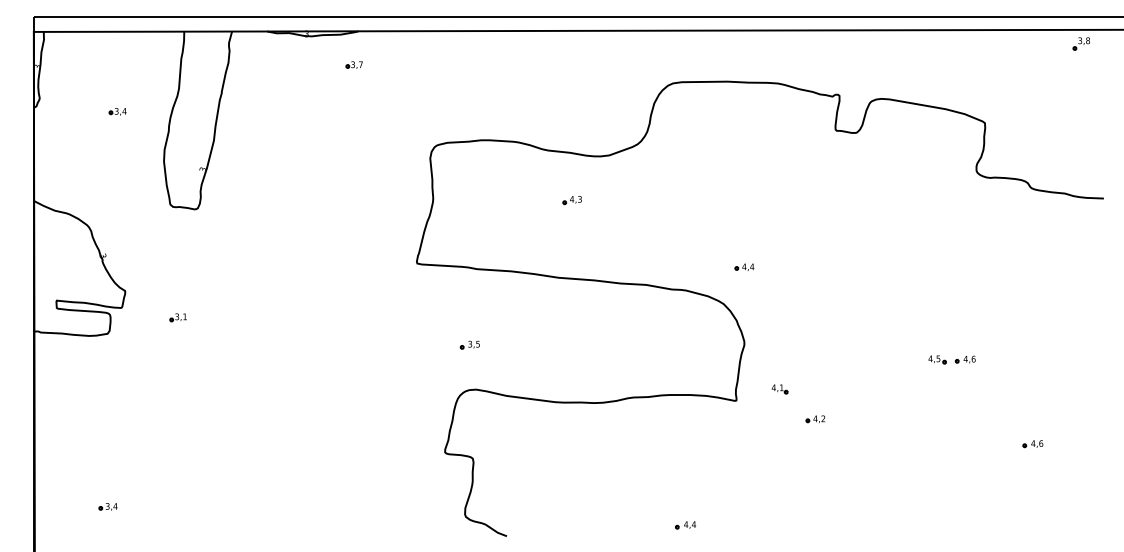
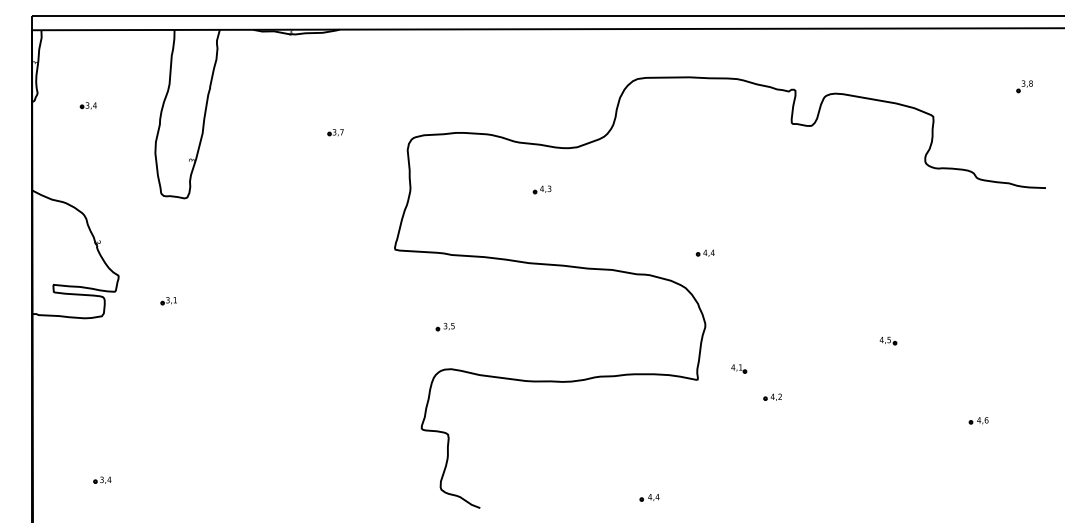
part: (1081, 43) -> (1024, 86), moved
part: (354, 64) -> (335, 132), moved
part: (116, 111) -> (87, 105), moved
part: (965, 359) -> (914, 340), removed

